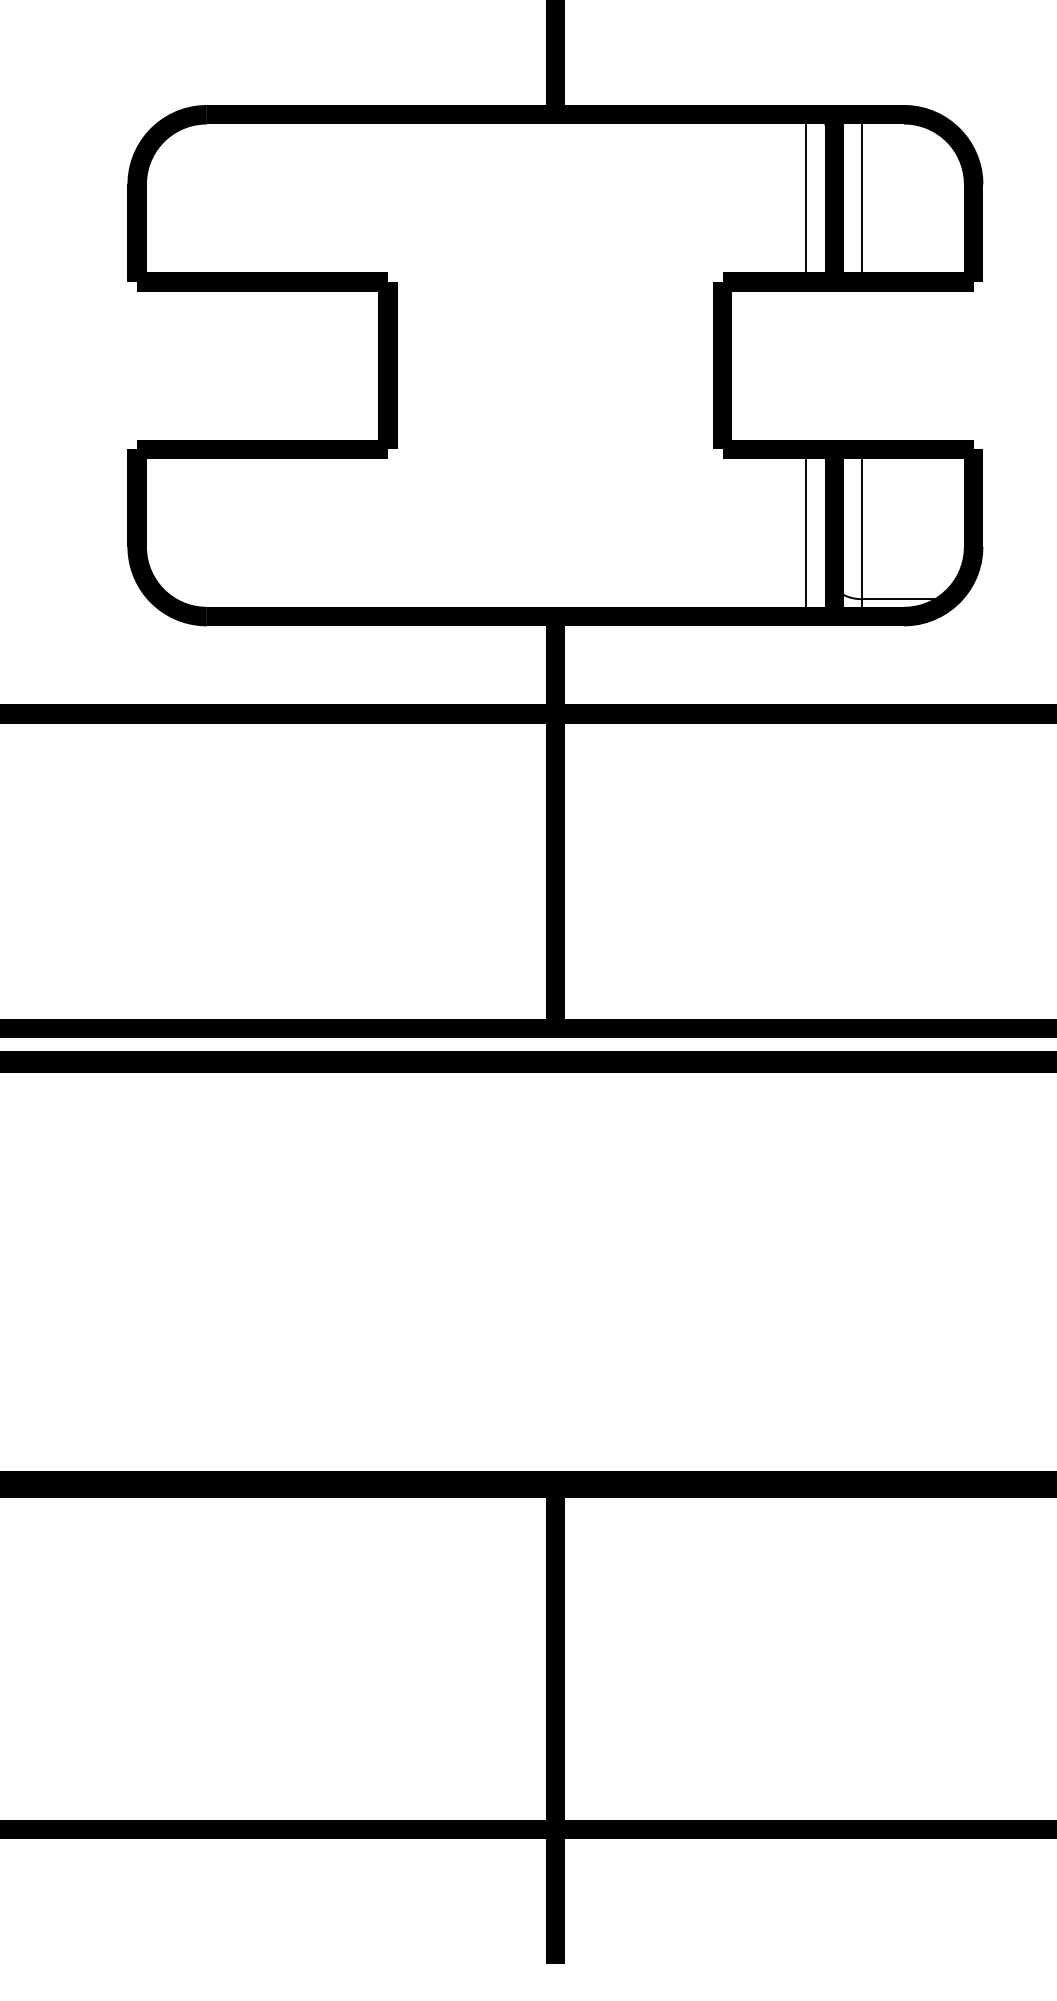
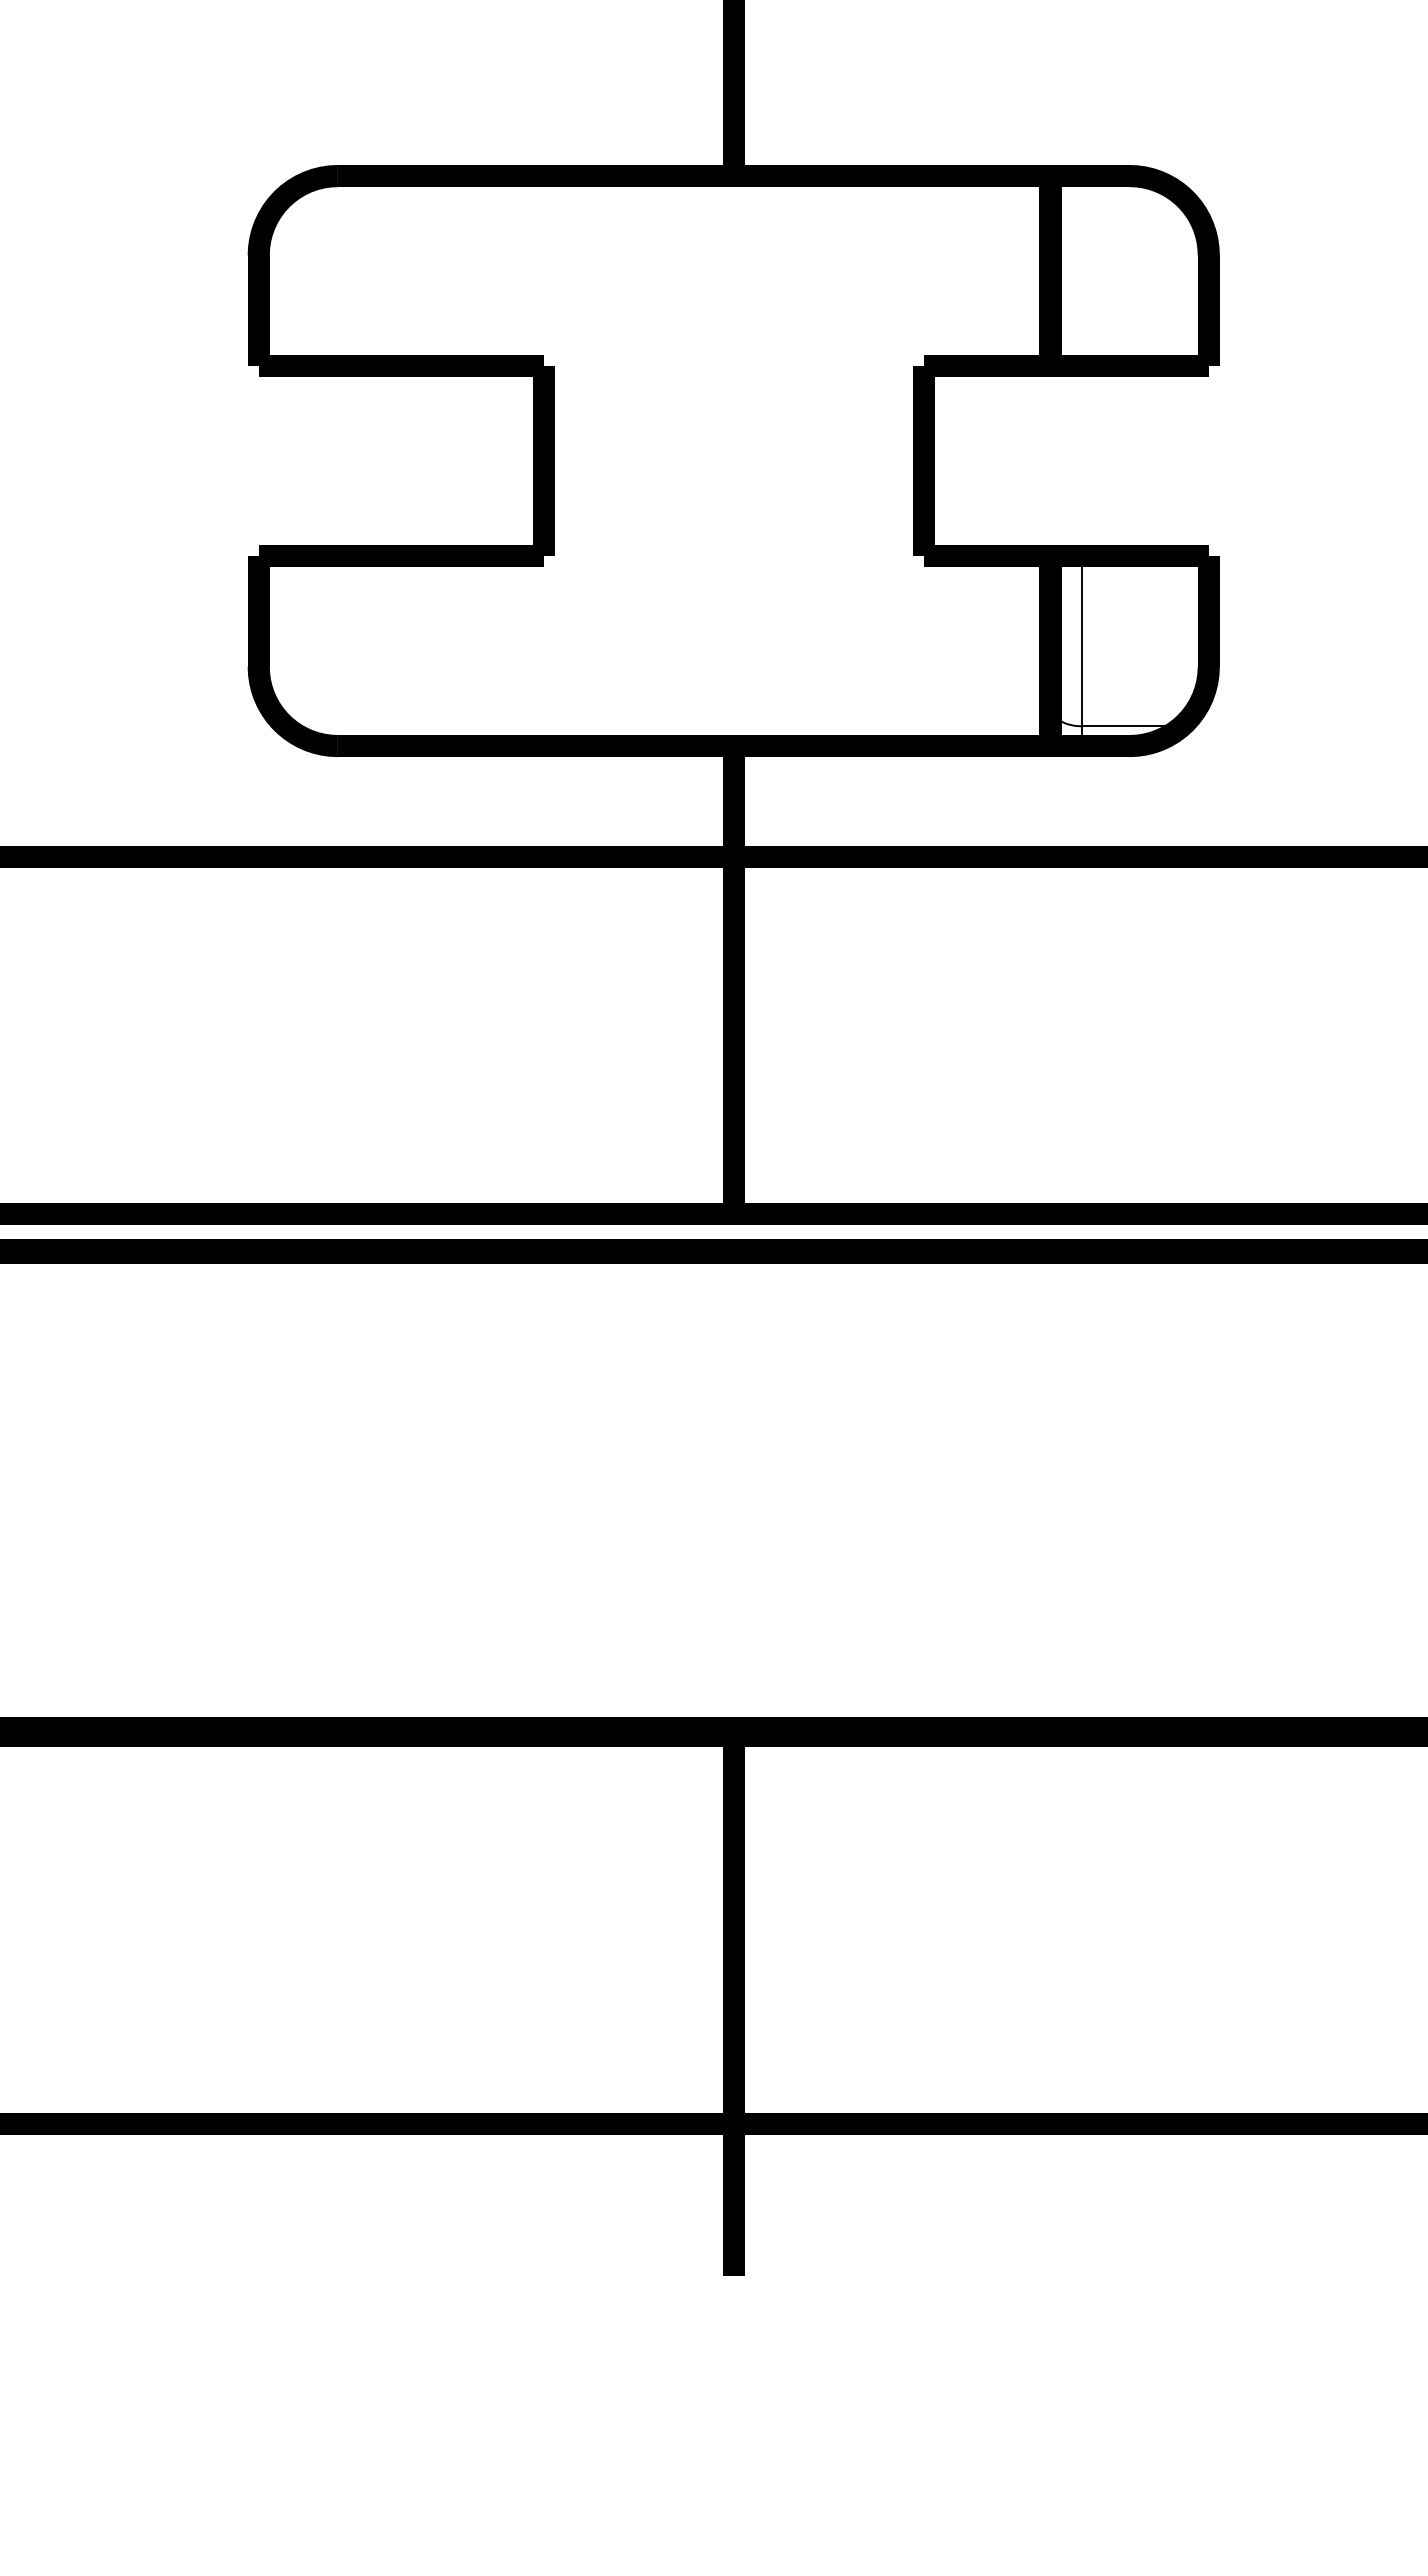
line: (806, 198) -> (1018, 271), removed
line: (862, 198) -> (1082, 271), removed
line: (806, 533) -> (1018, 651), removed

